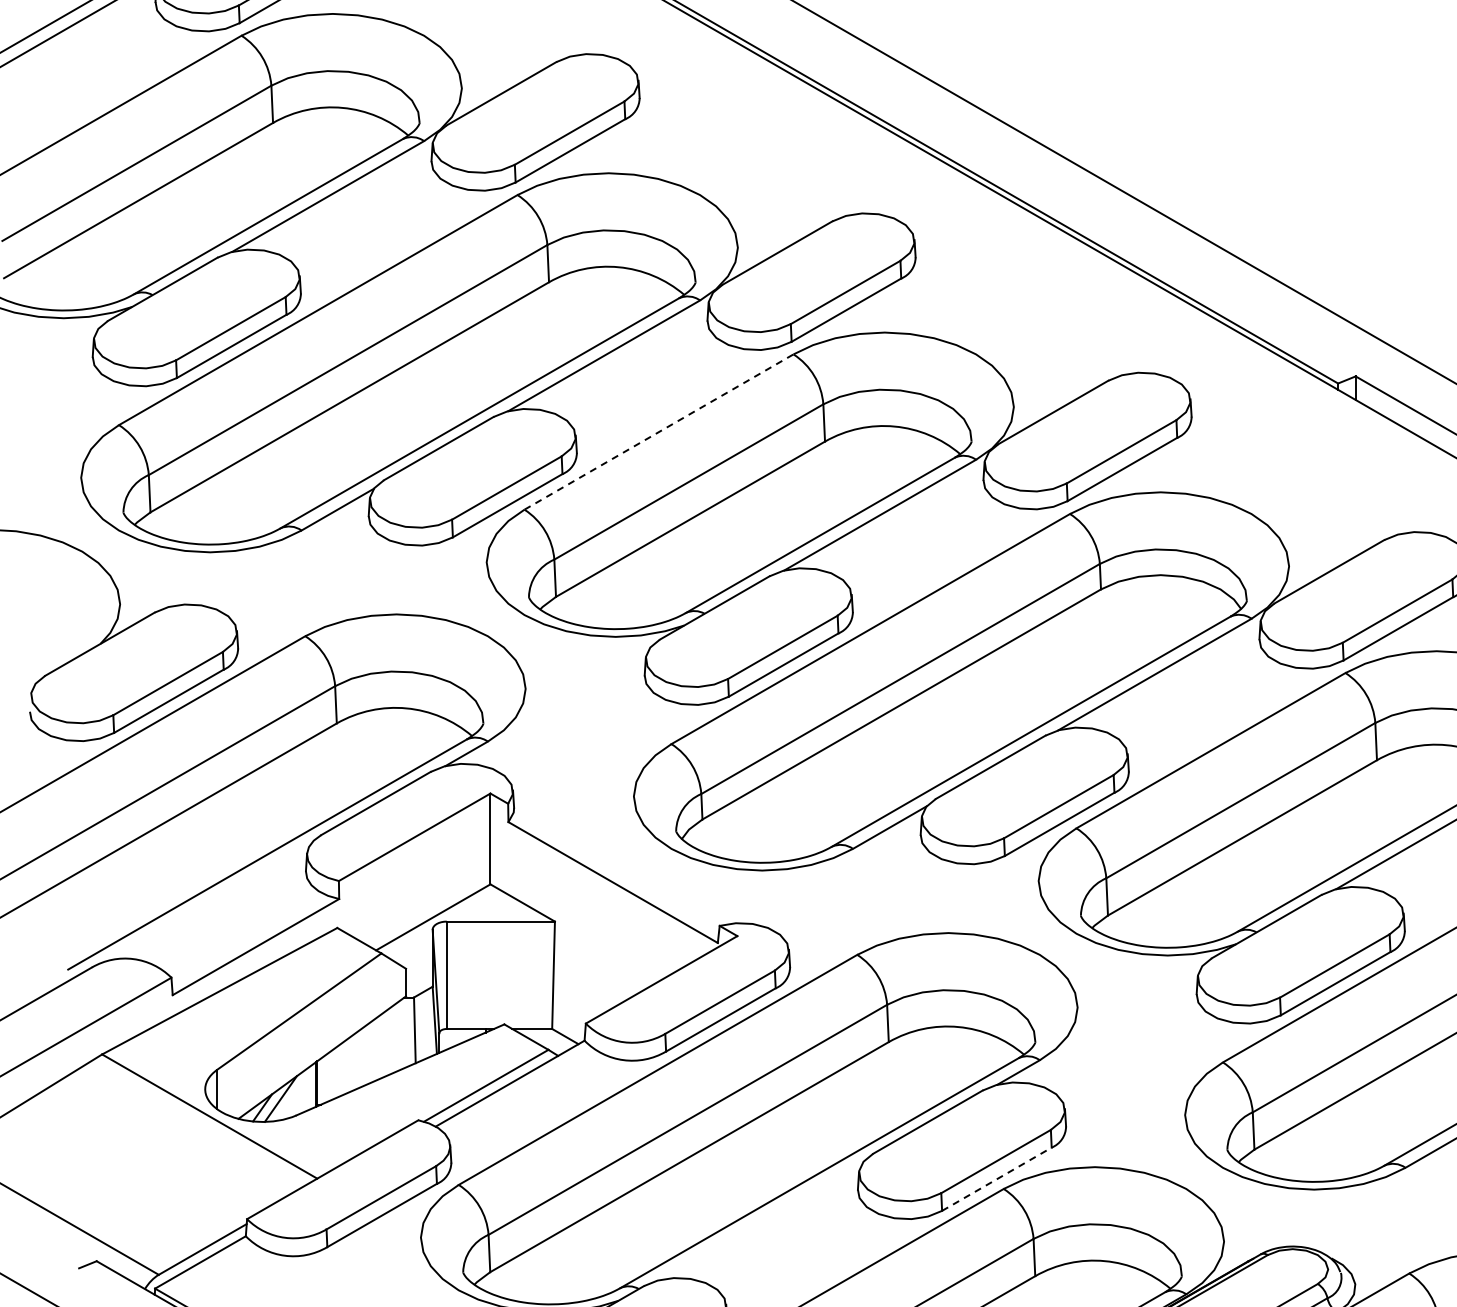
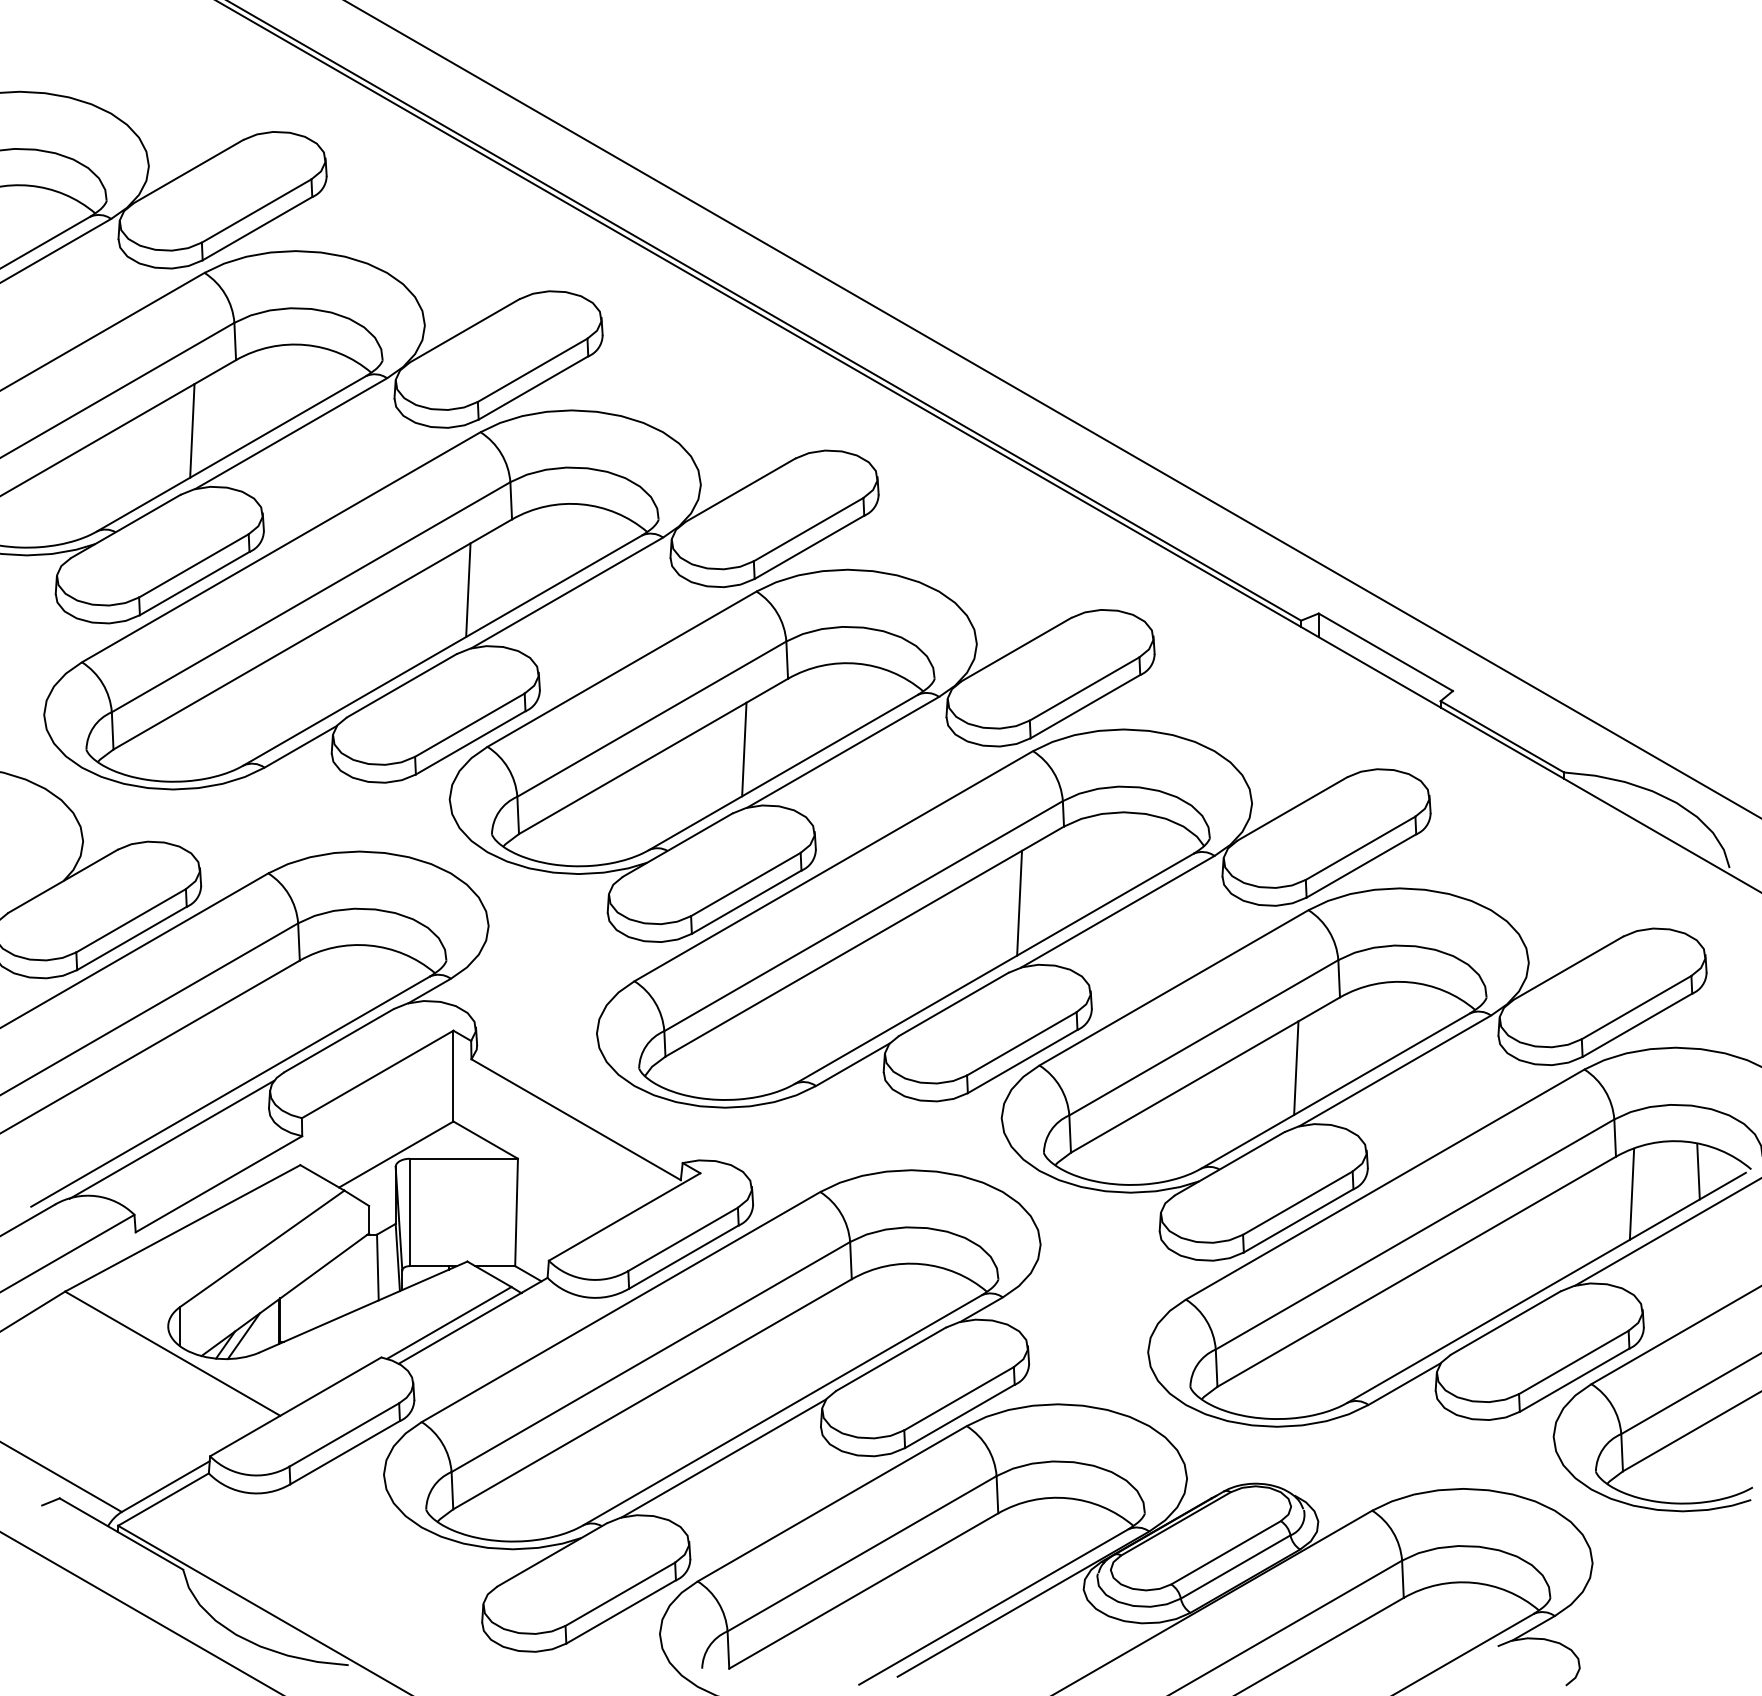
line: (229, 193) -> (192, 430), added
line: (505, 353) -> (468, 590), added
line: (659, 431) -> (622, 668), dashed -> solid
line: (781, 512) -> (744, 749), added
line: (1056, 665) -> (1019, 902), added
line: (1333, 830) -> (1296, 1067), added
line: (208, 902) -> (171, 1139), added
line: (997, 1179) -> (960, 1416), dashed -> solid
line: (760, 1221) -> (723, 1458), added

